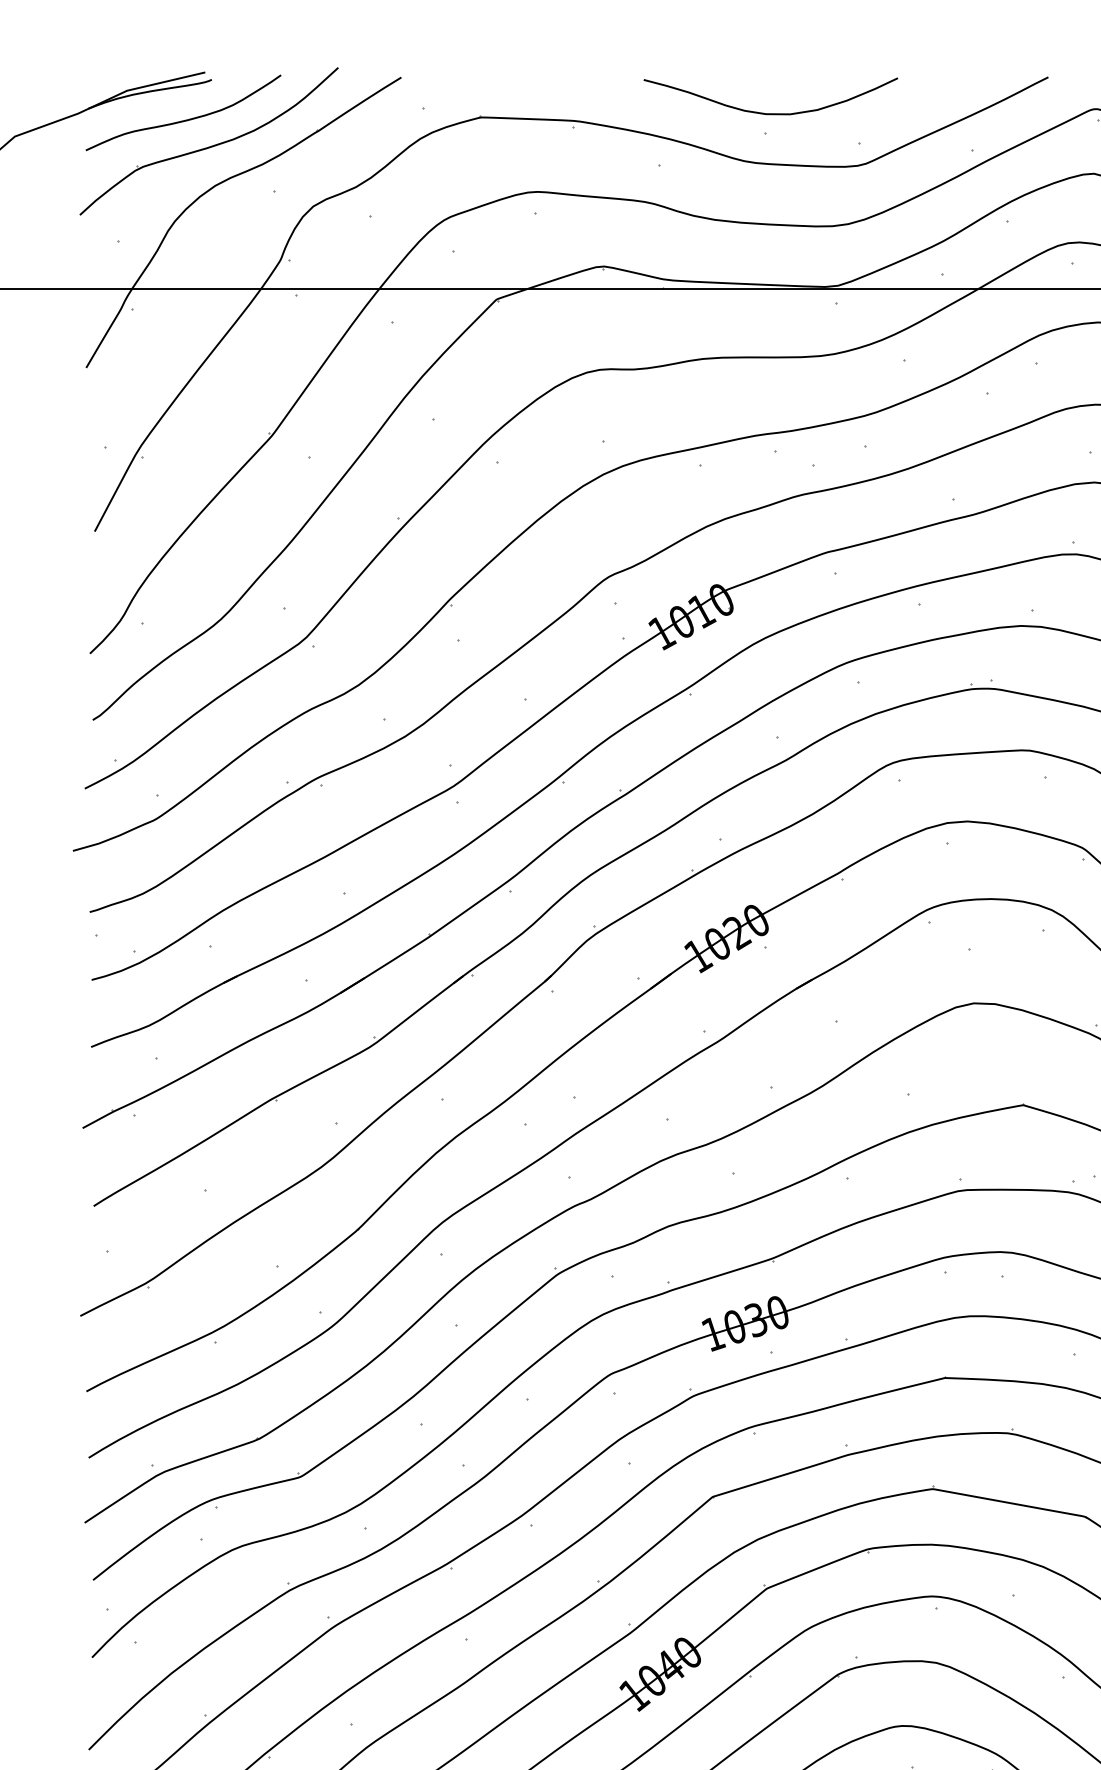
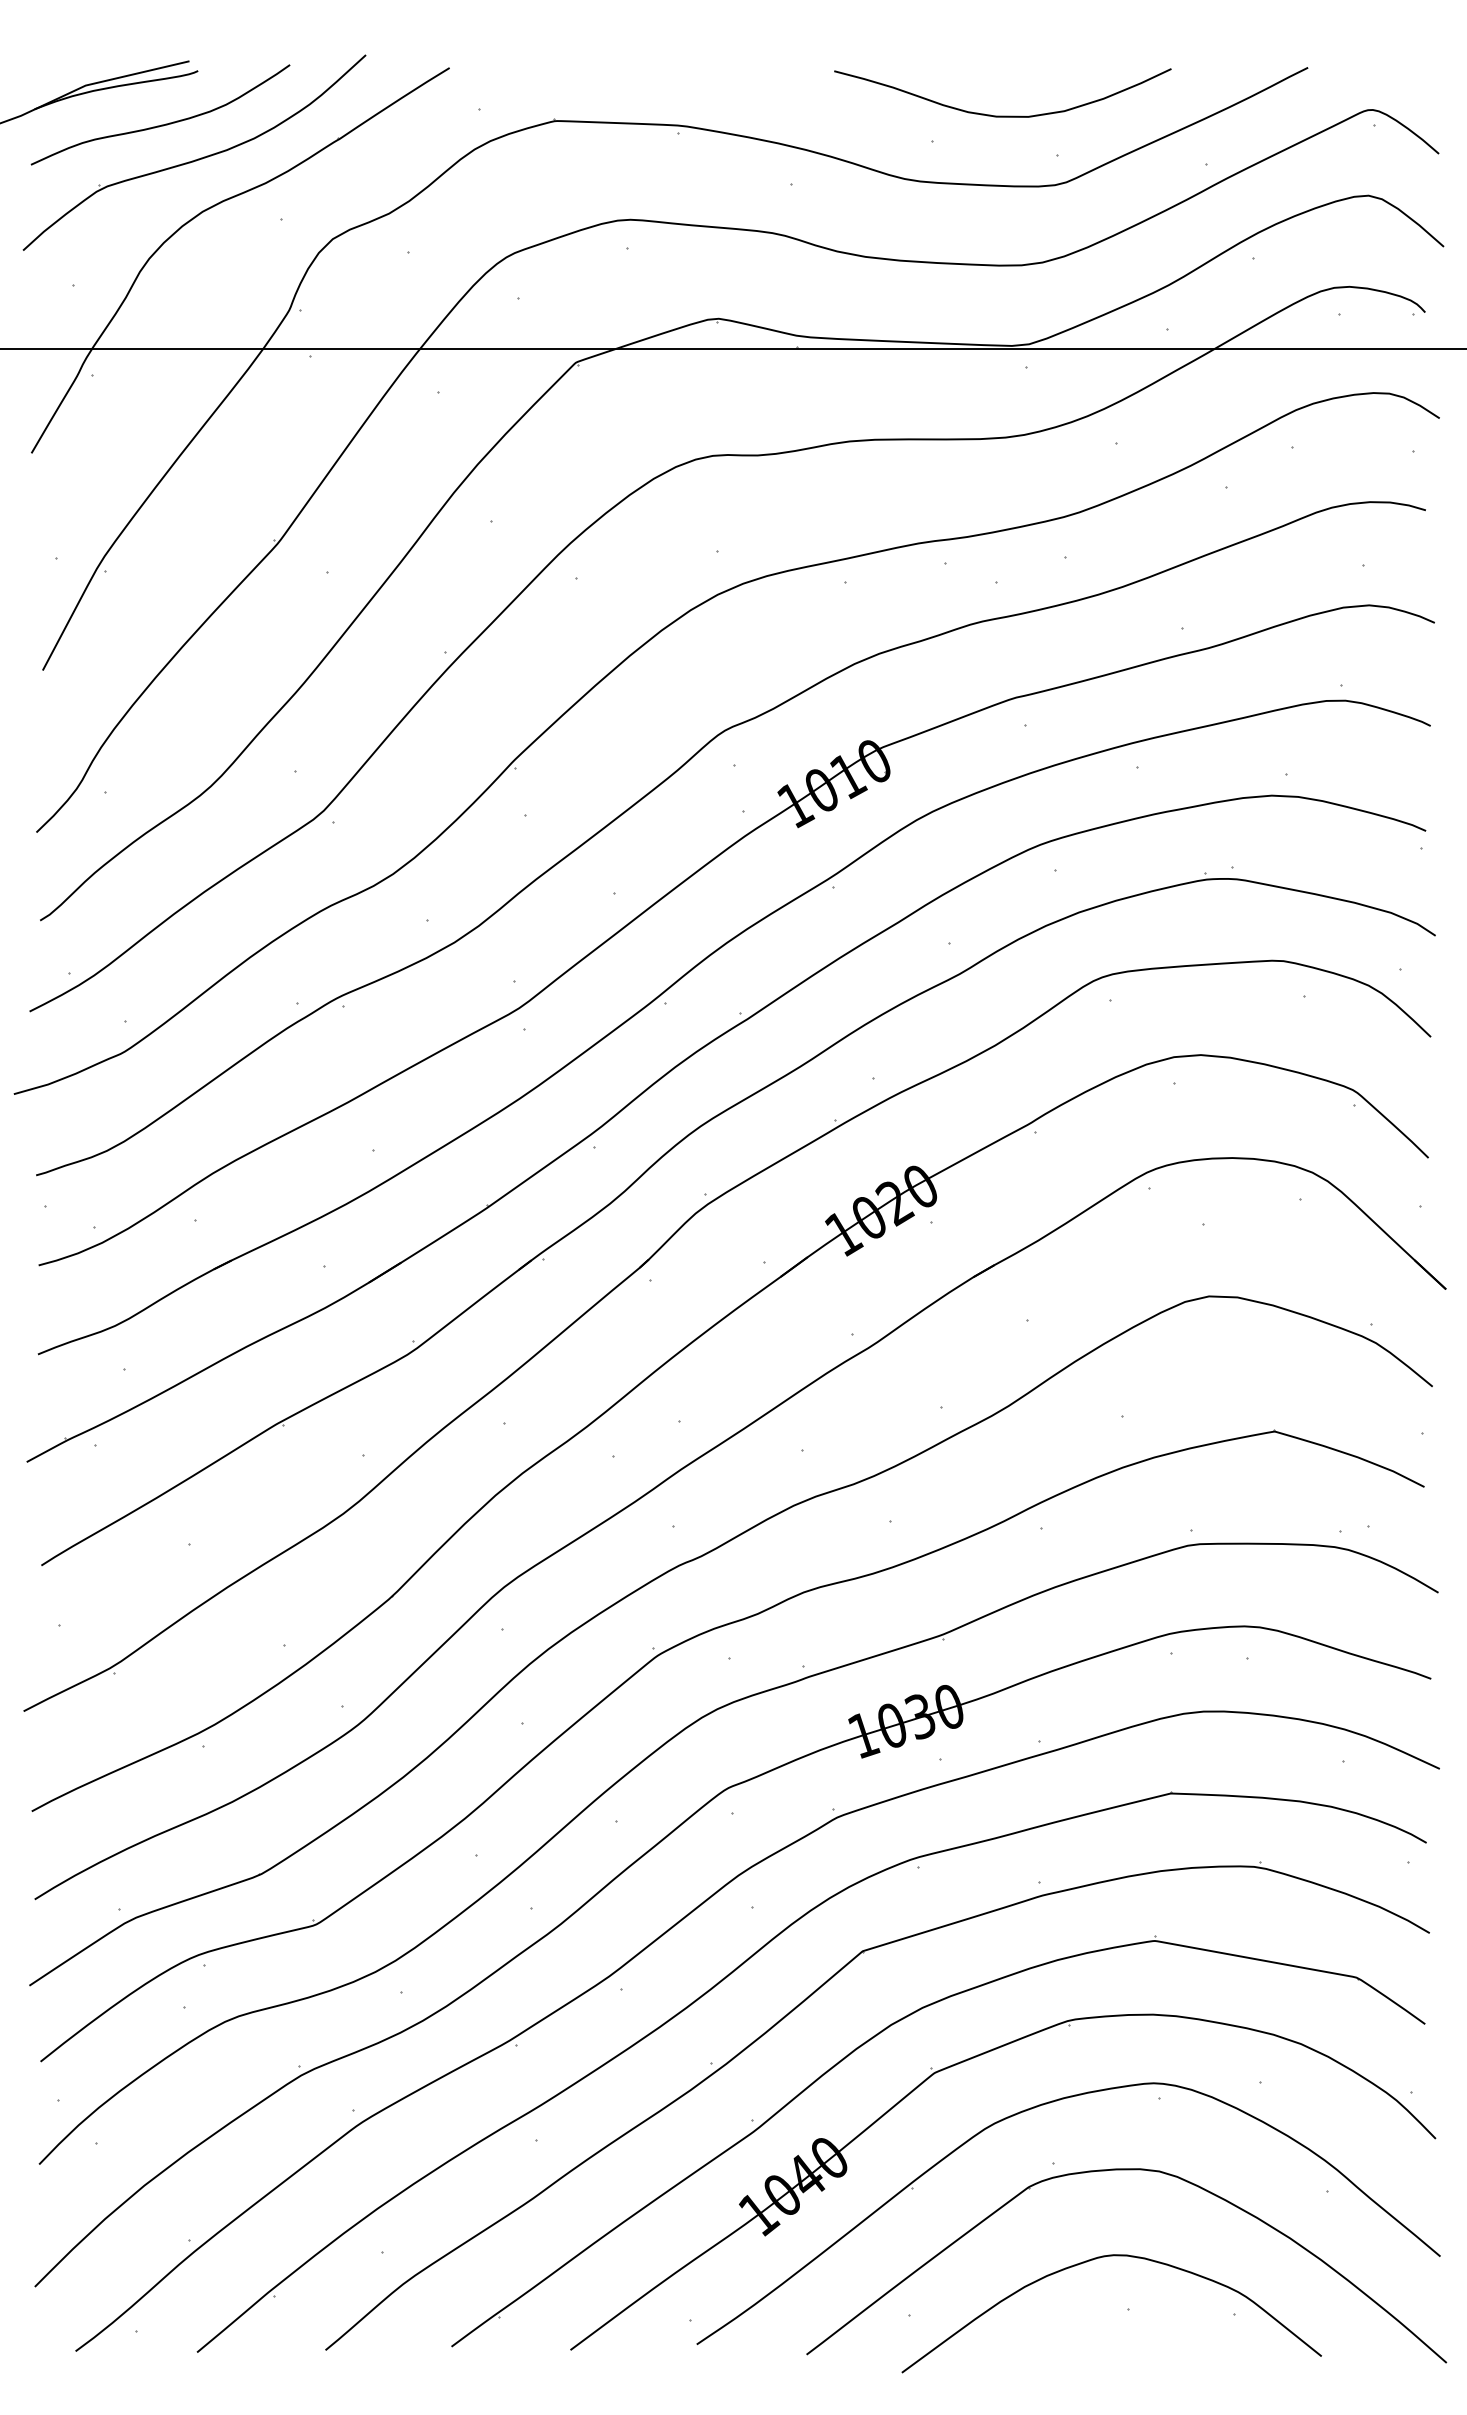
curve: (770, 113) -> (1002, 115), moved

